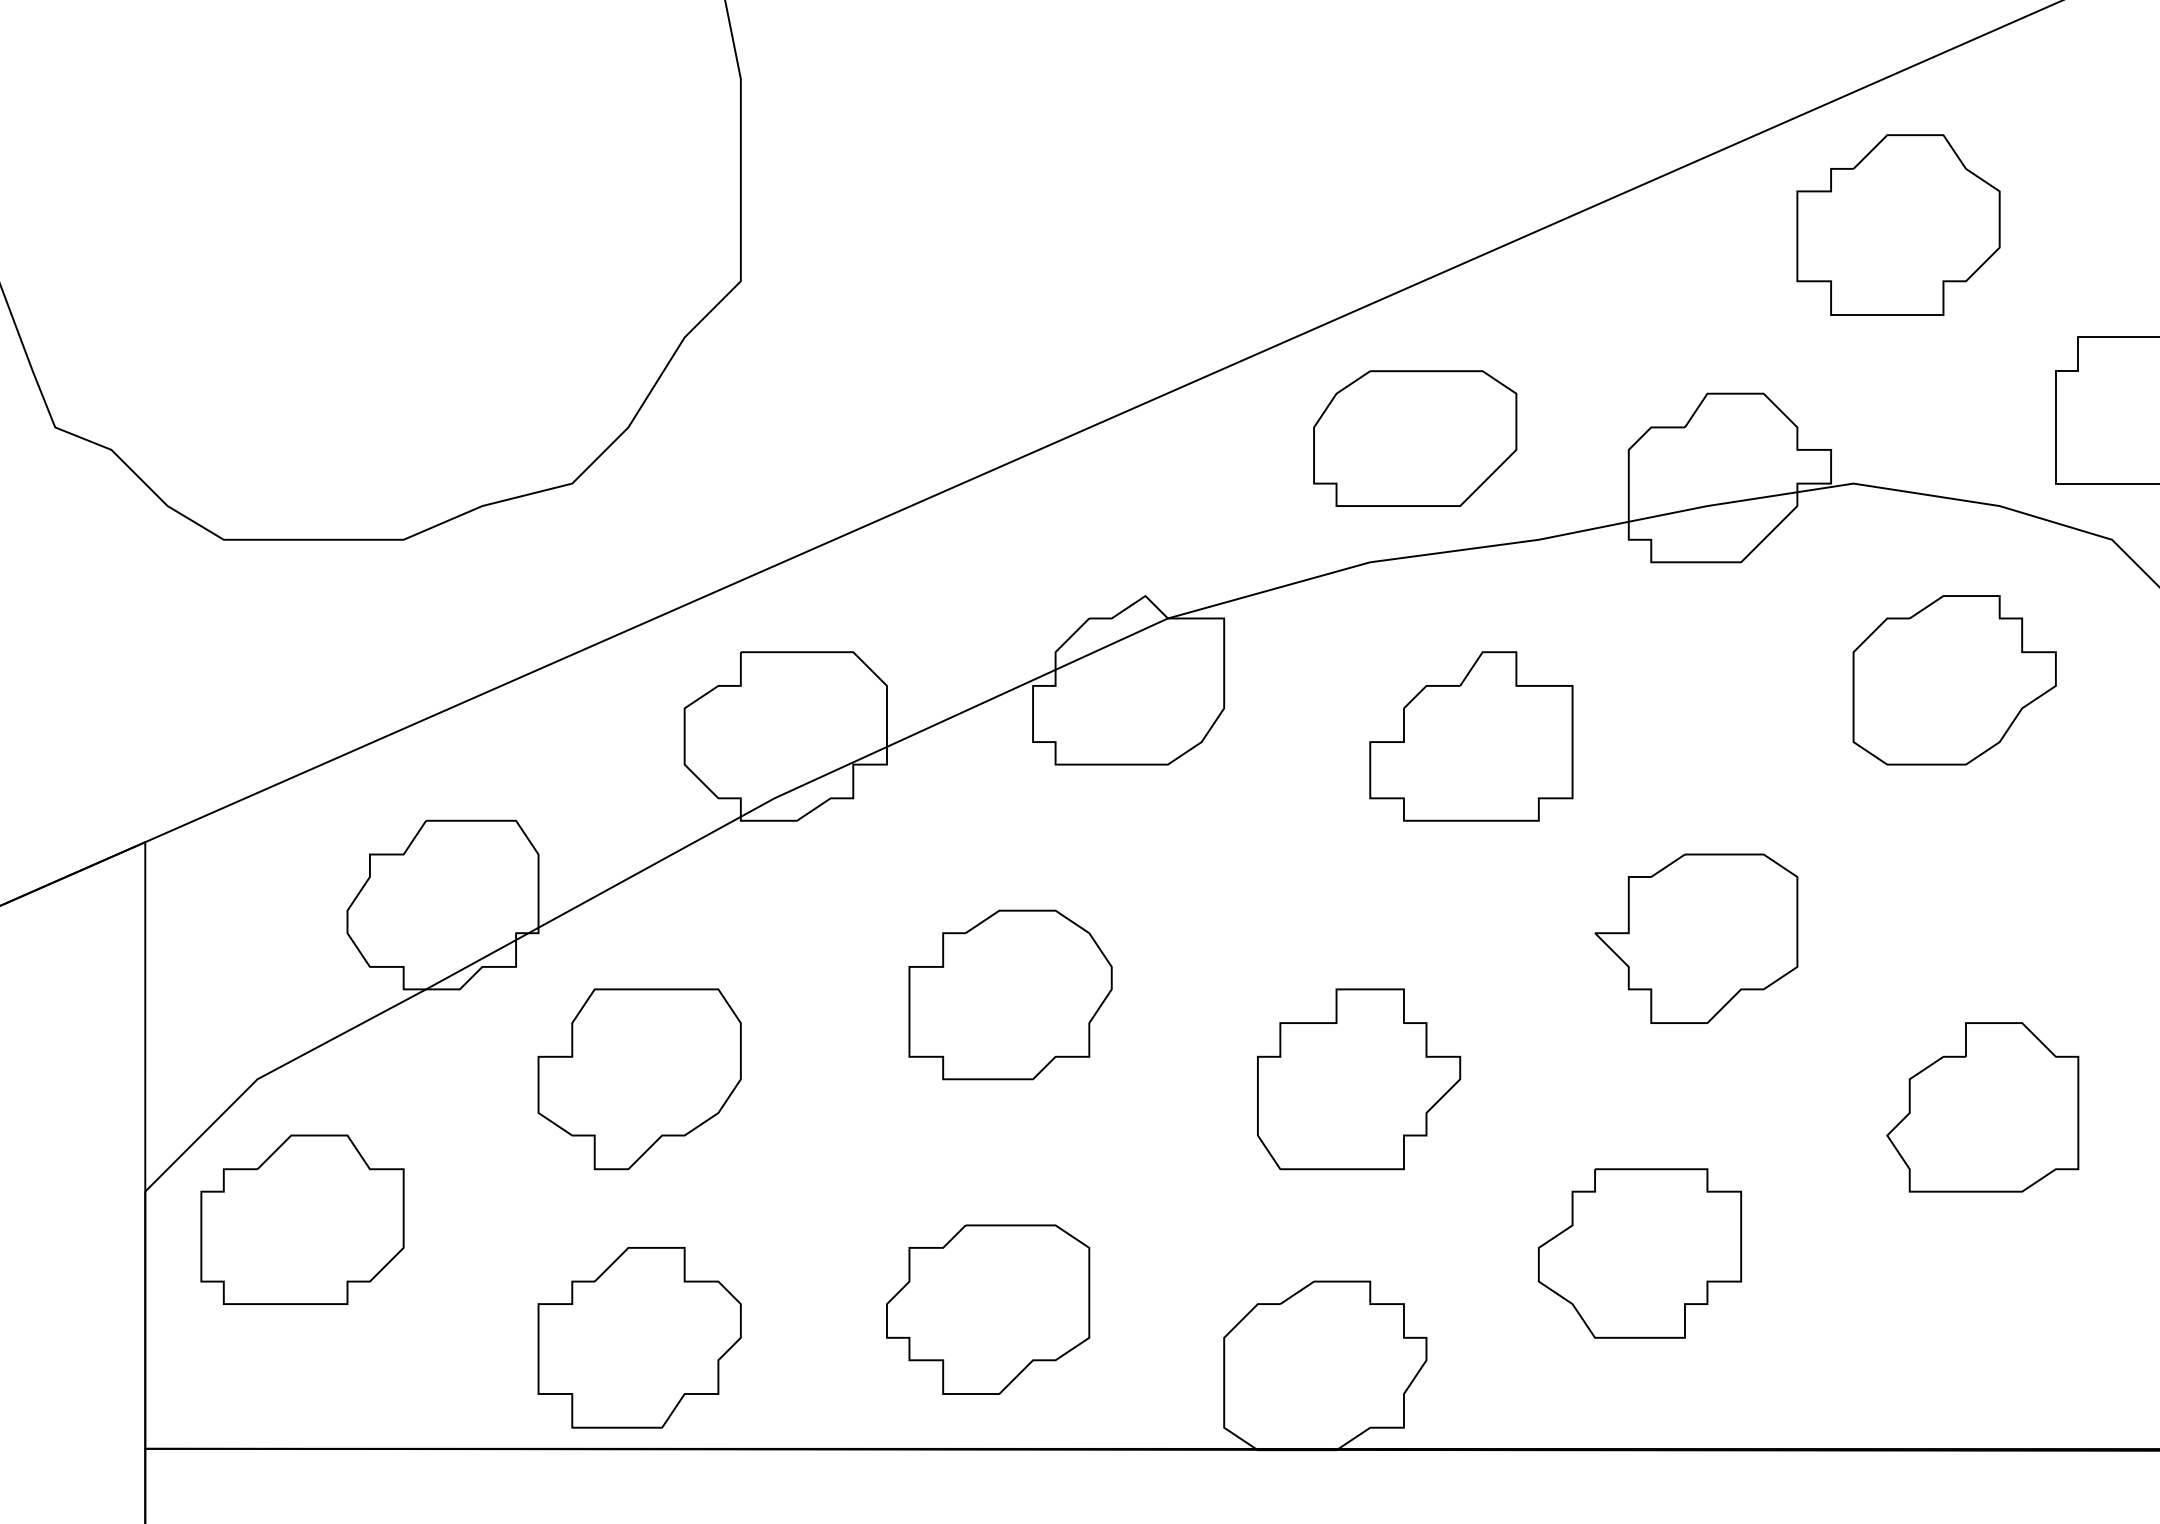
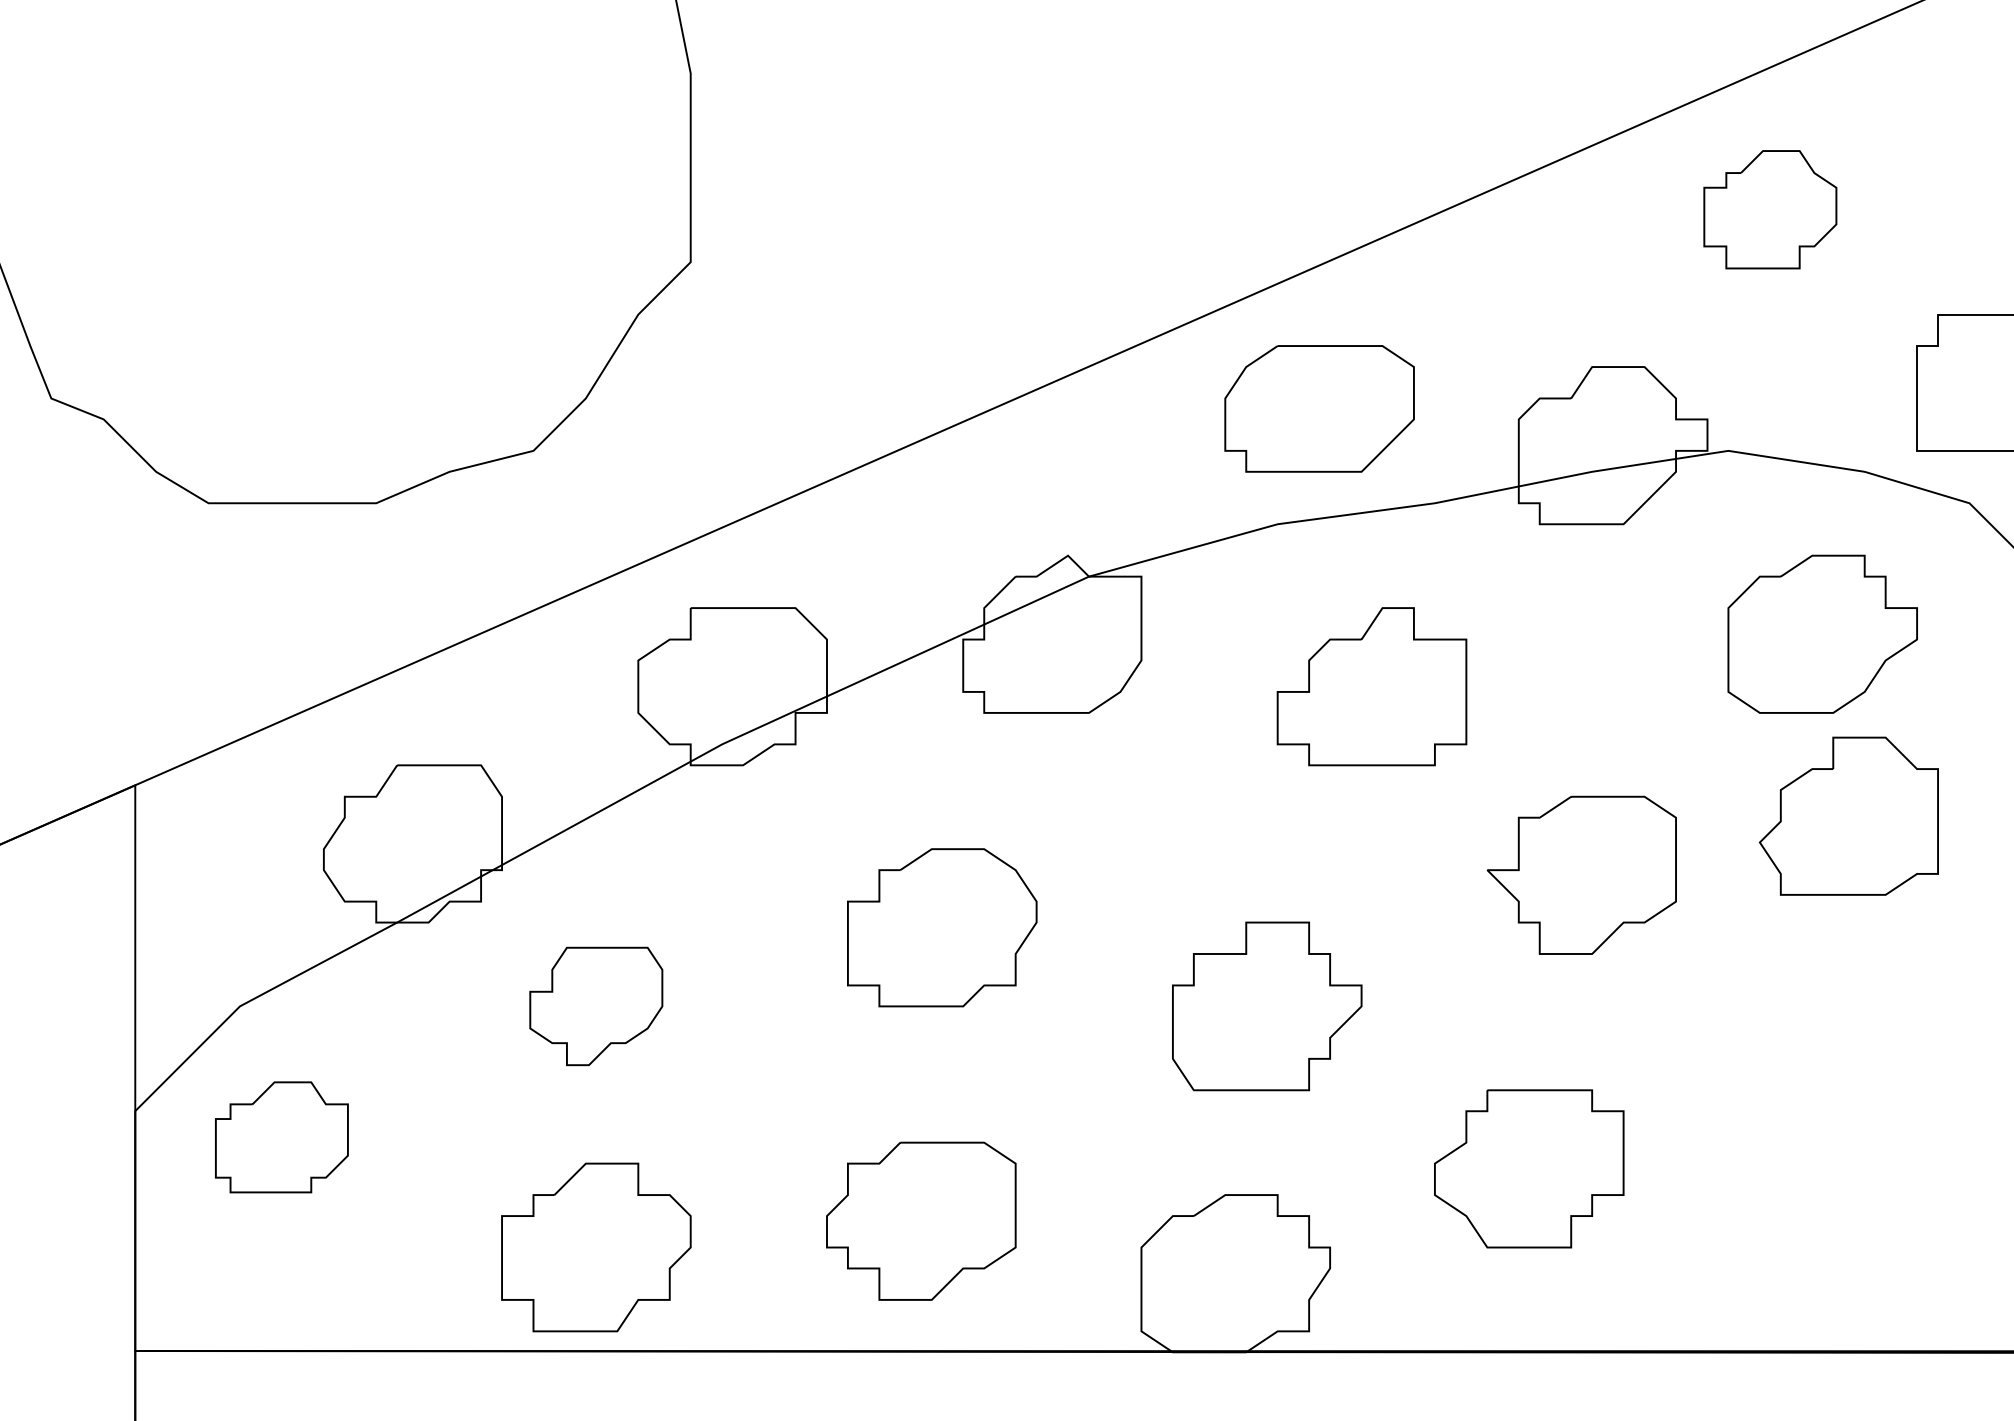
part: (1898, 224) -> (1770, 209), size x0.7
part: (639, 1079) -> (596, 1006), size x0.7
part: (1982, 1107) -> (1848, 816), moved
part: (302, 1219) -> (281, 1137), size x0.7

